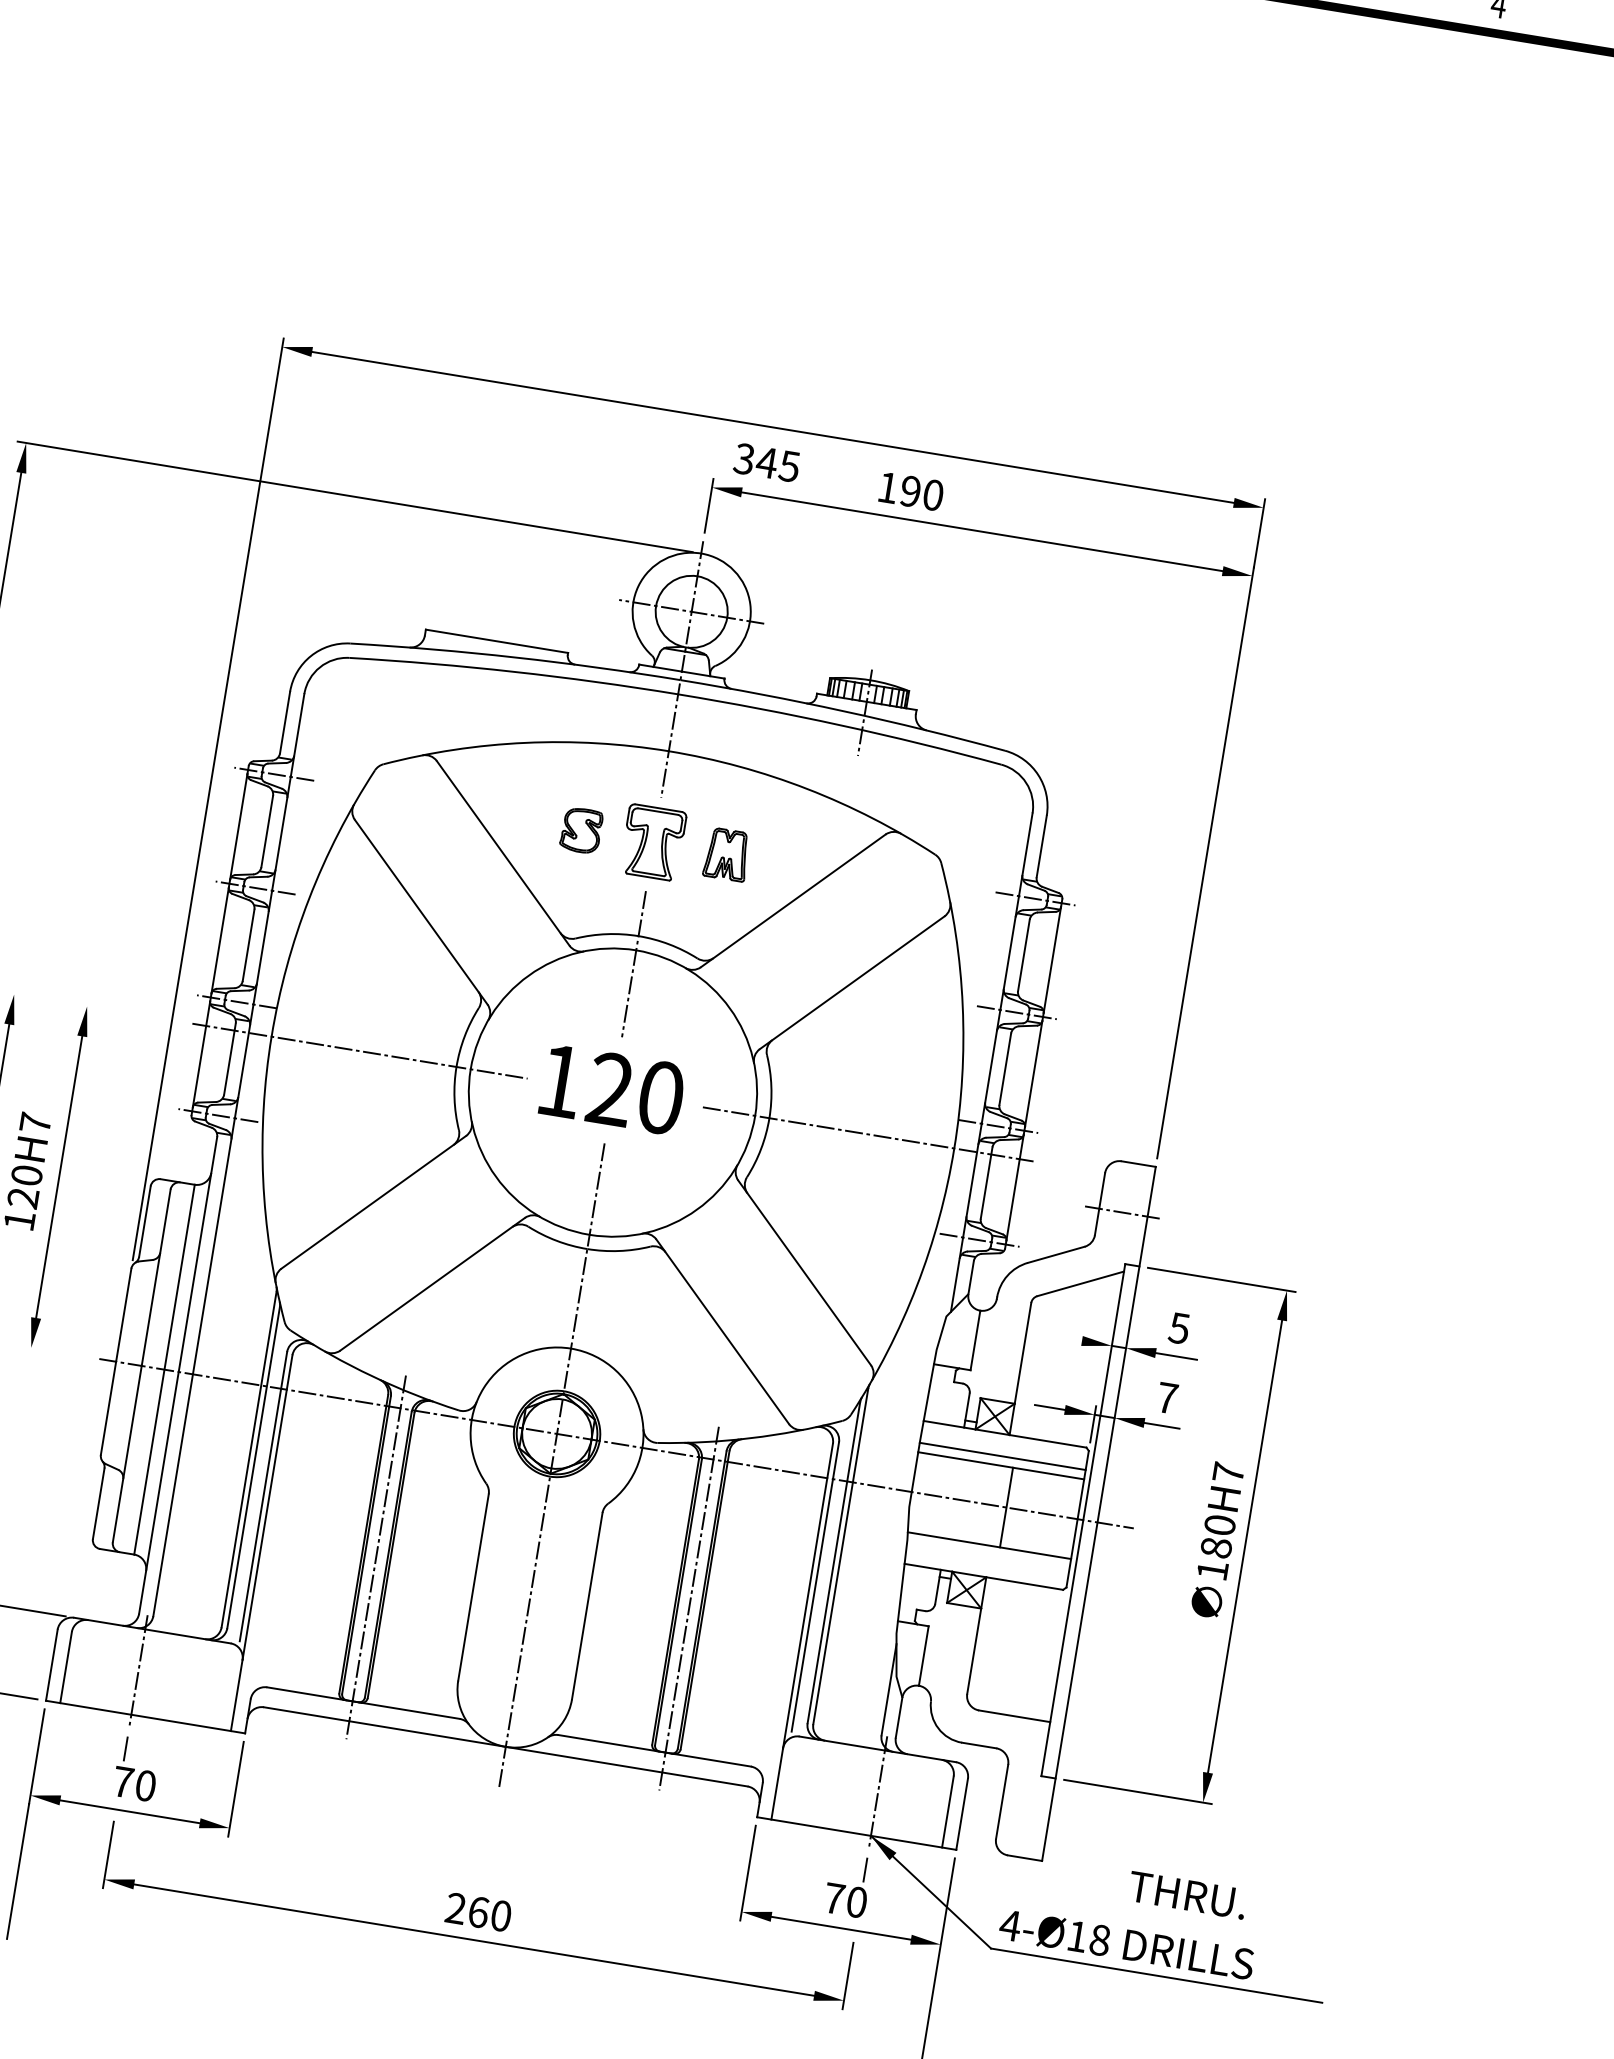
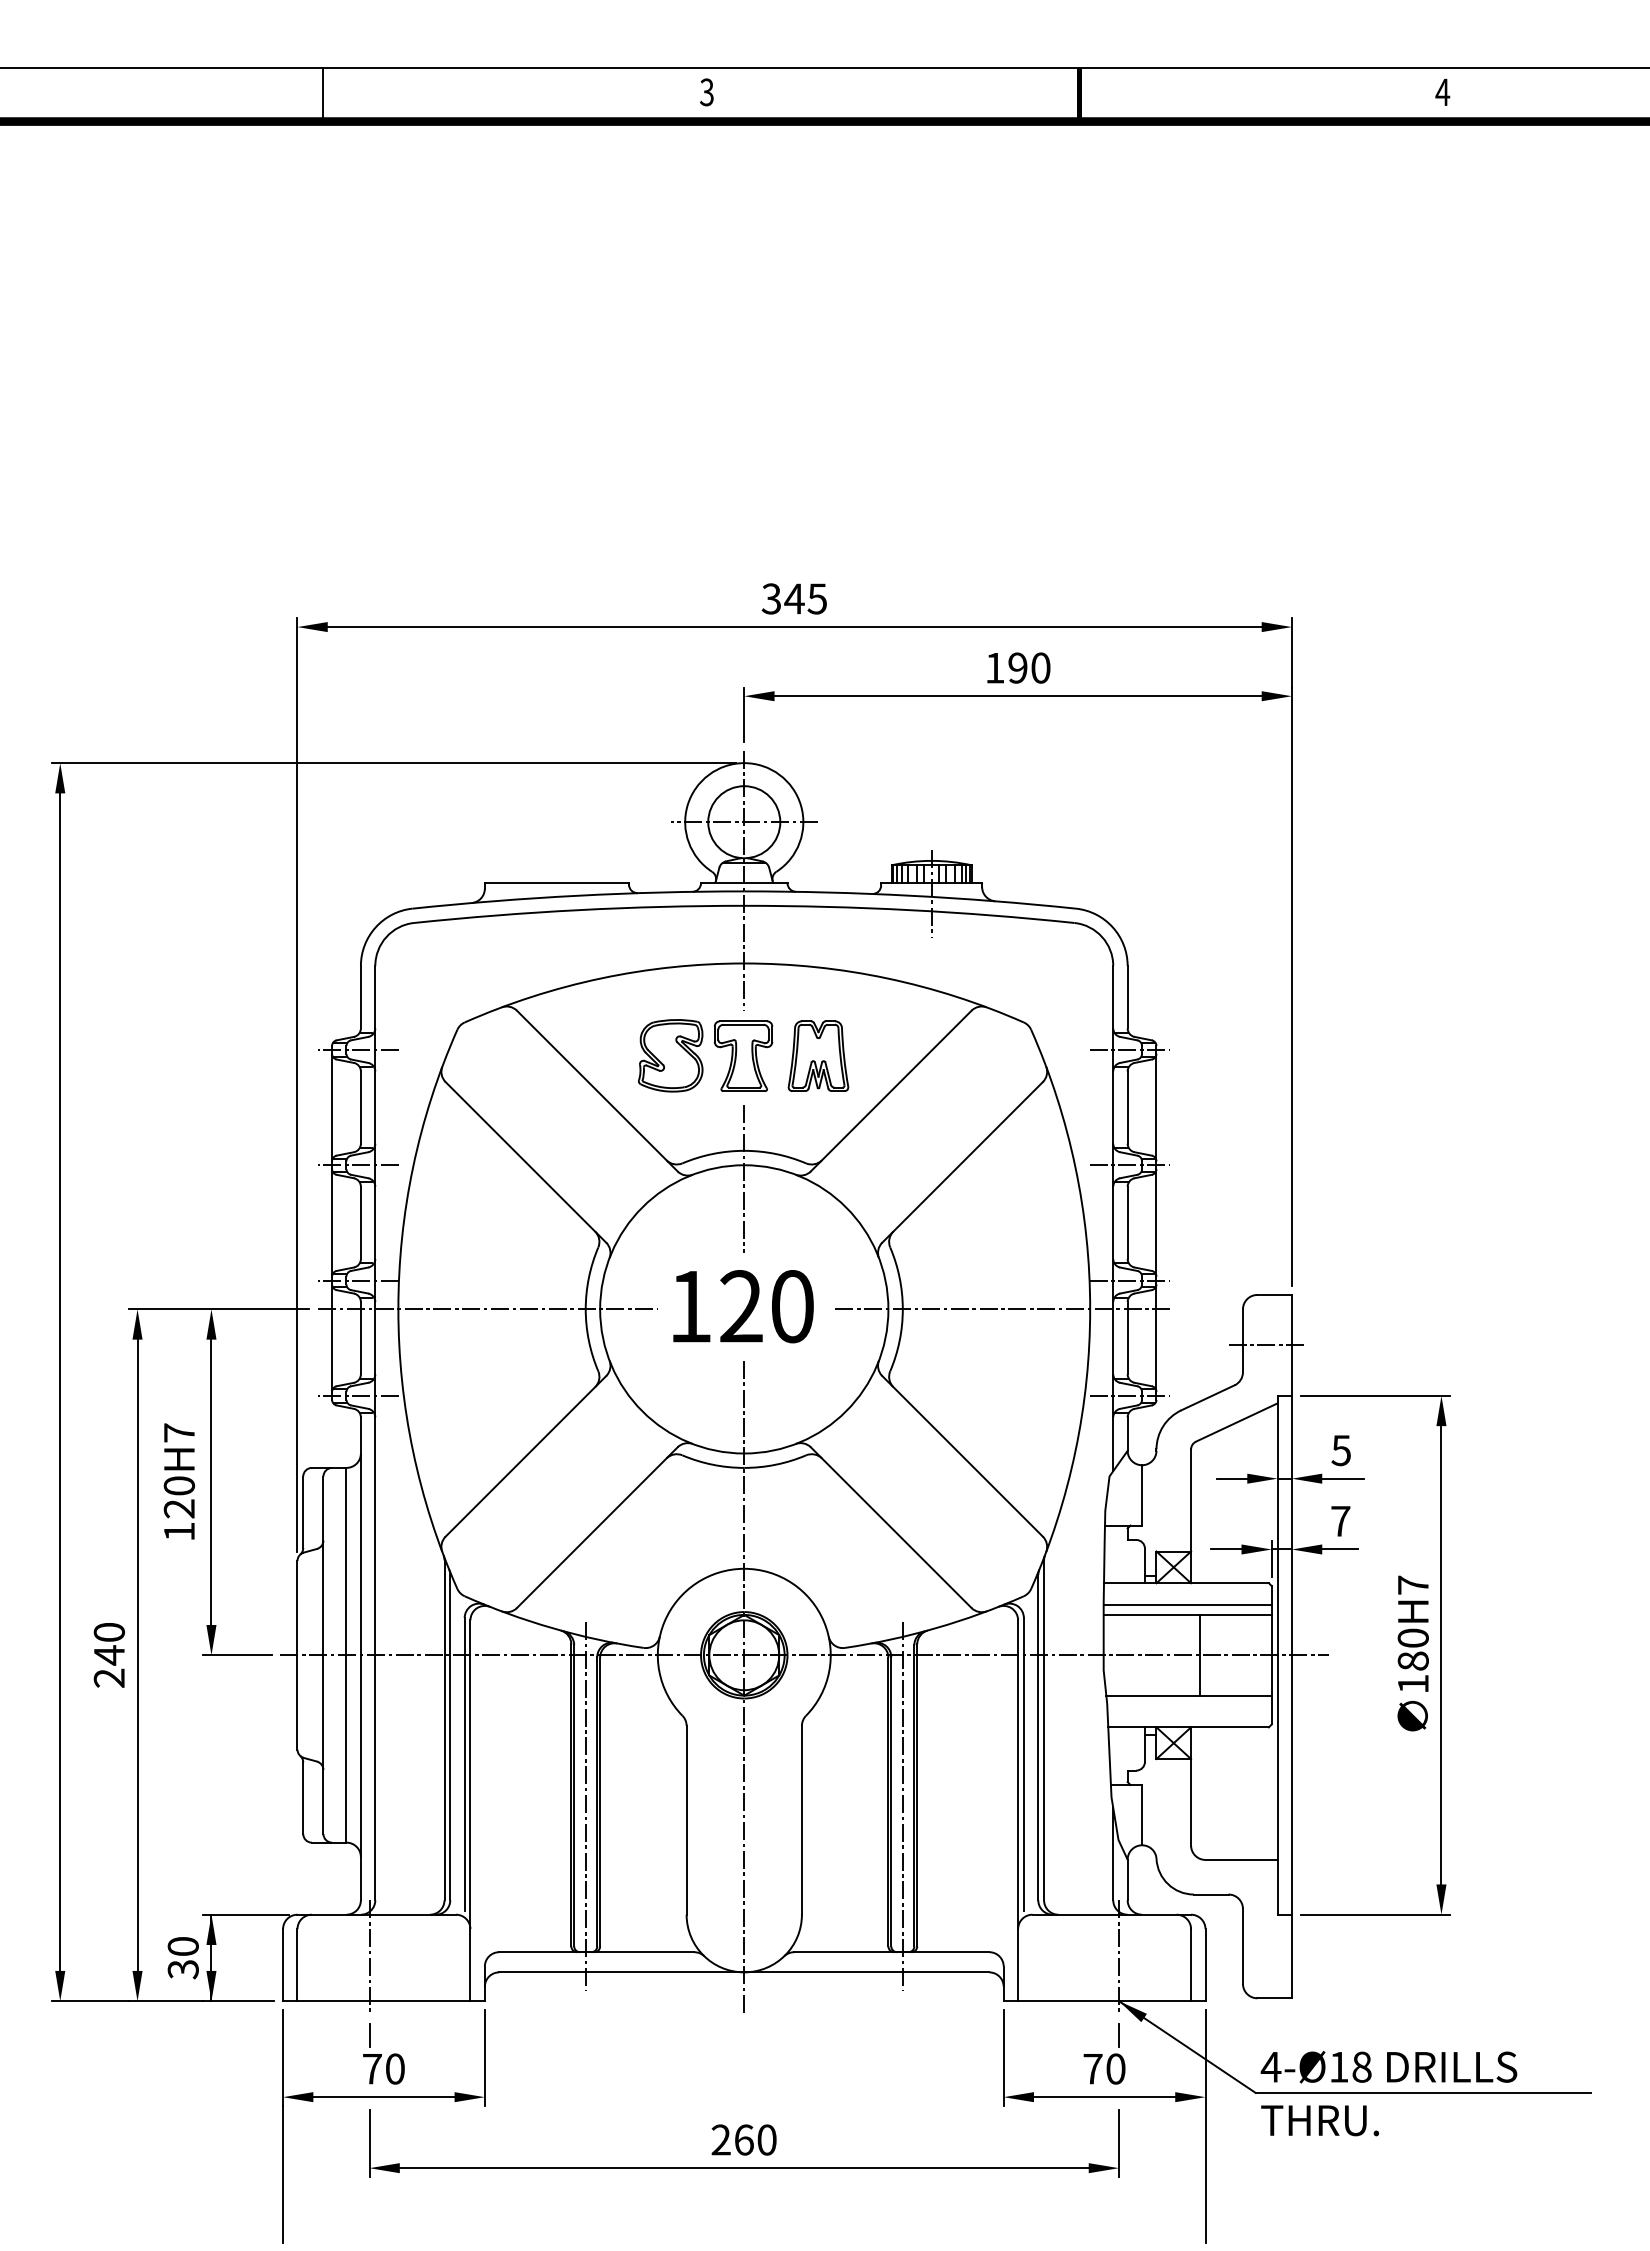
text: (766, 462) -> (793, 598), moved
text: (911, 491) -> (1018, 667), moved
part: (581, 830) -> (670, 1055), size x1.67
part: (727, 854) -> (818, 1055), size x1.43
line: (94, 1007) -> (218, 1309), added
line: (1067, 1338) -> (1232, 1478), added
line: (55, 1352) -> (236, 1655), added
text: (1188, 1895) -> (1320, 2120), moved

